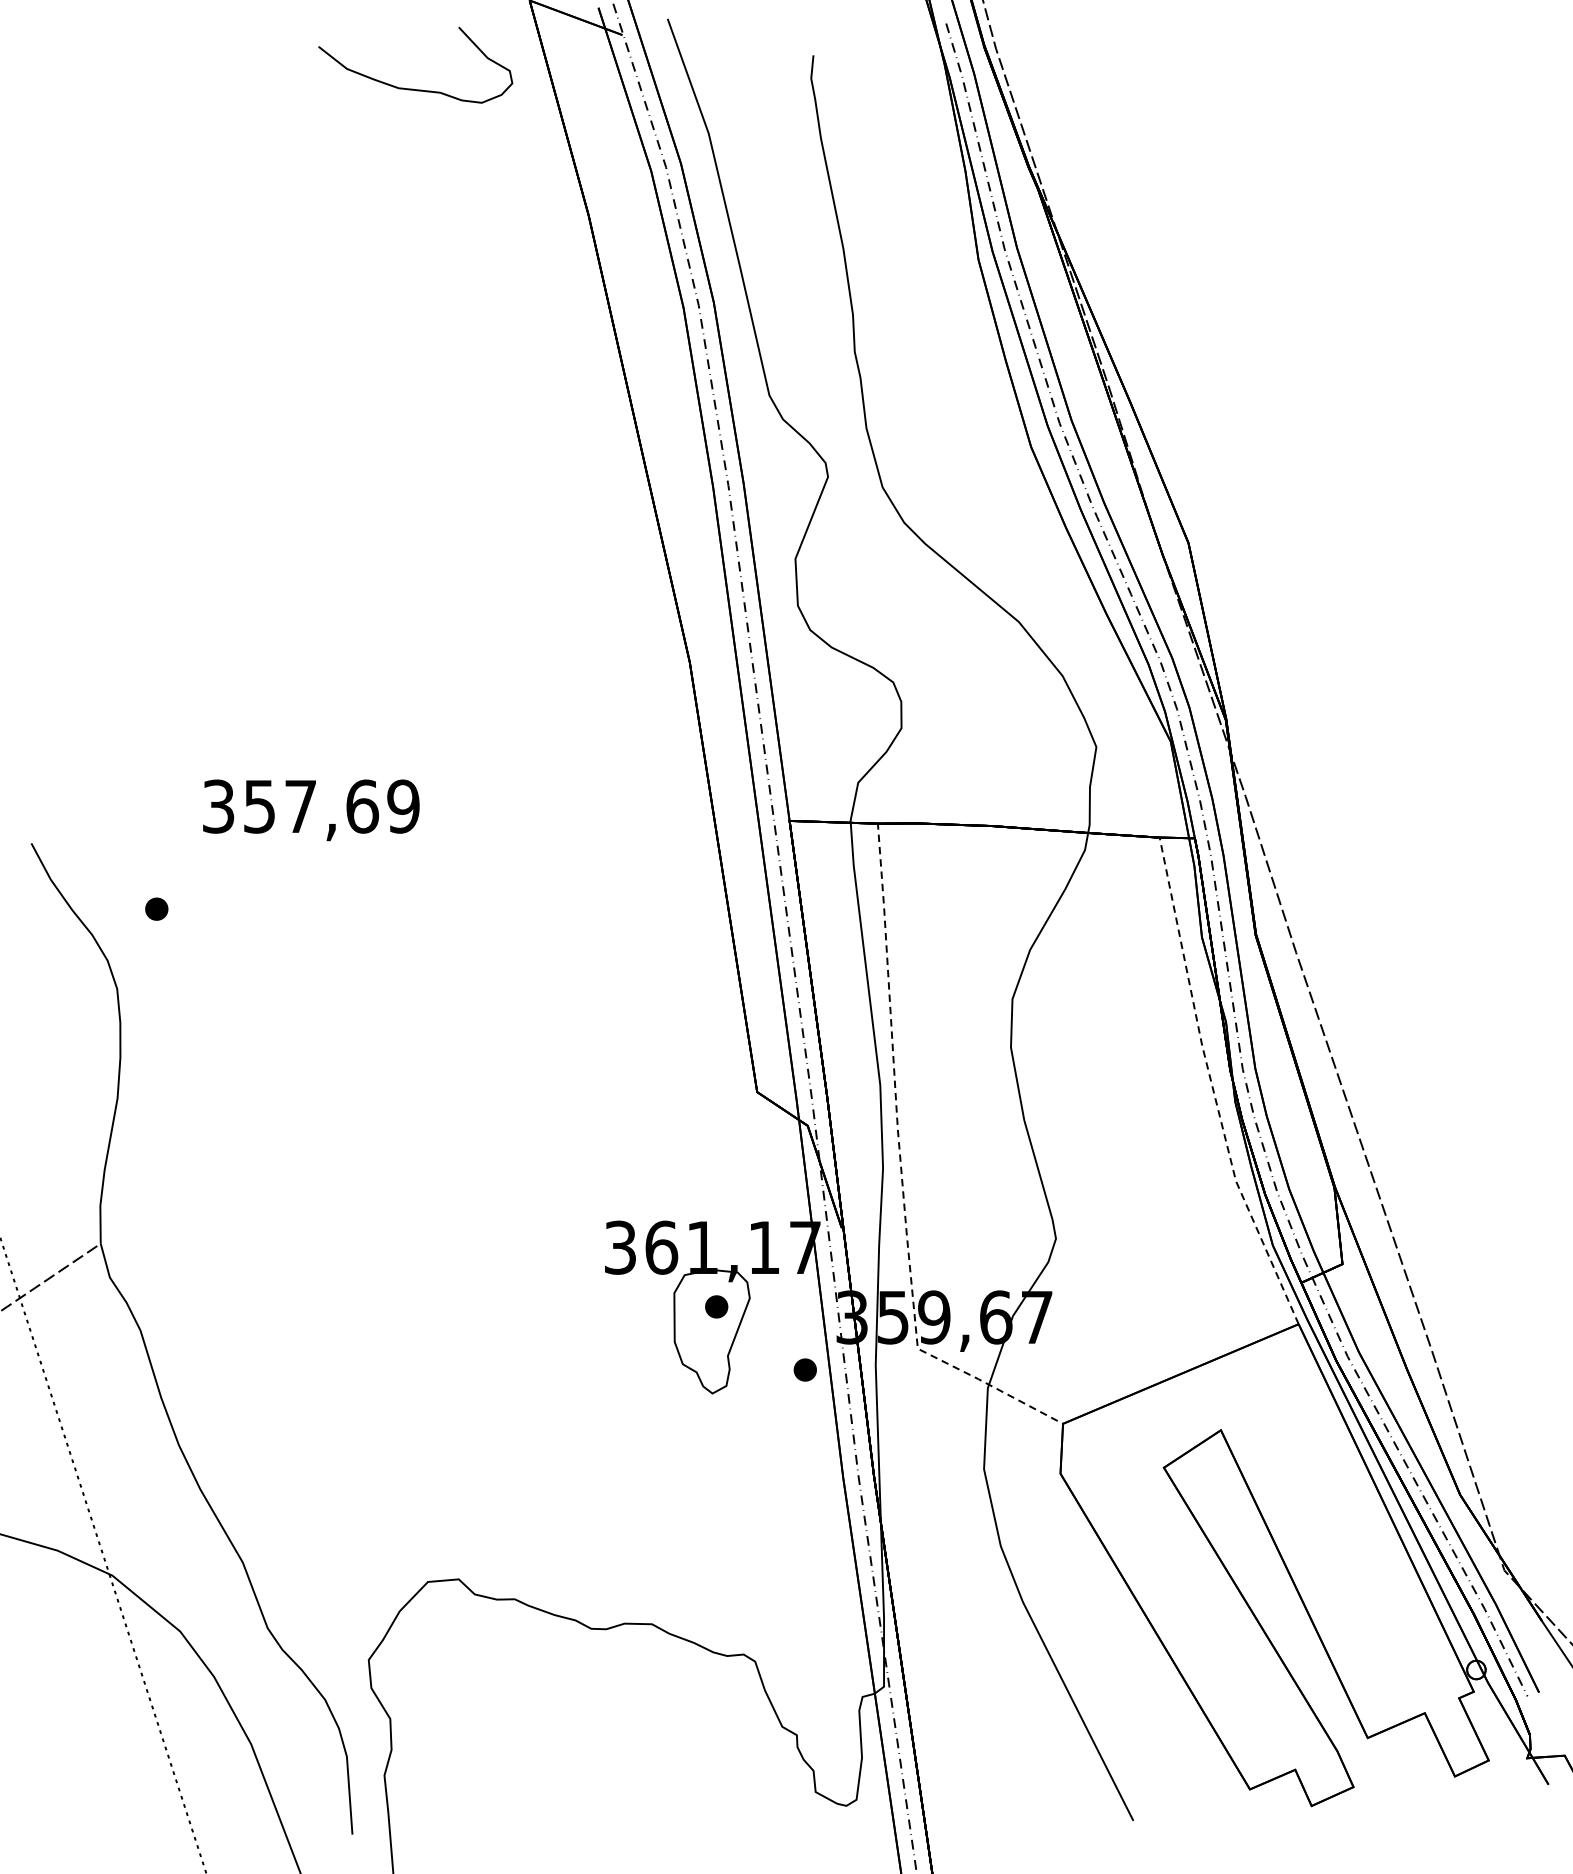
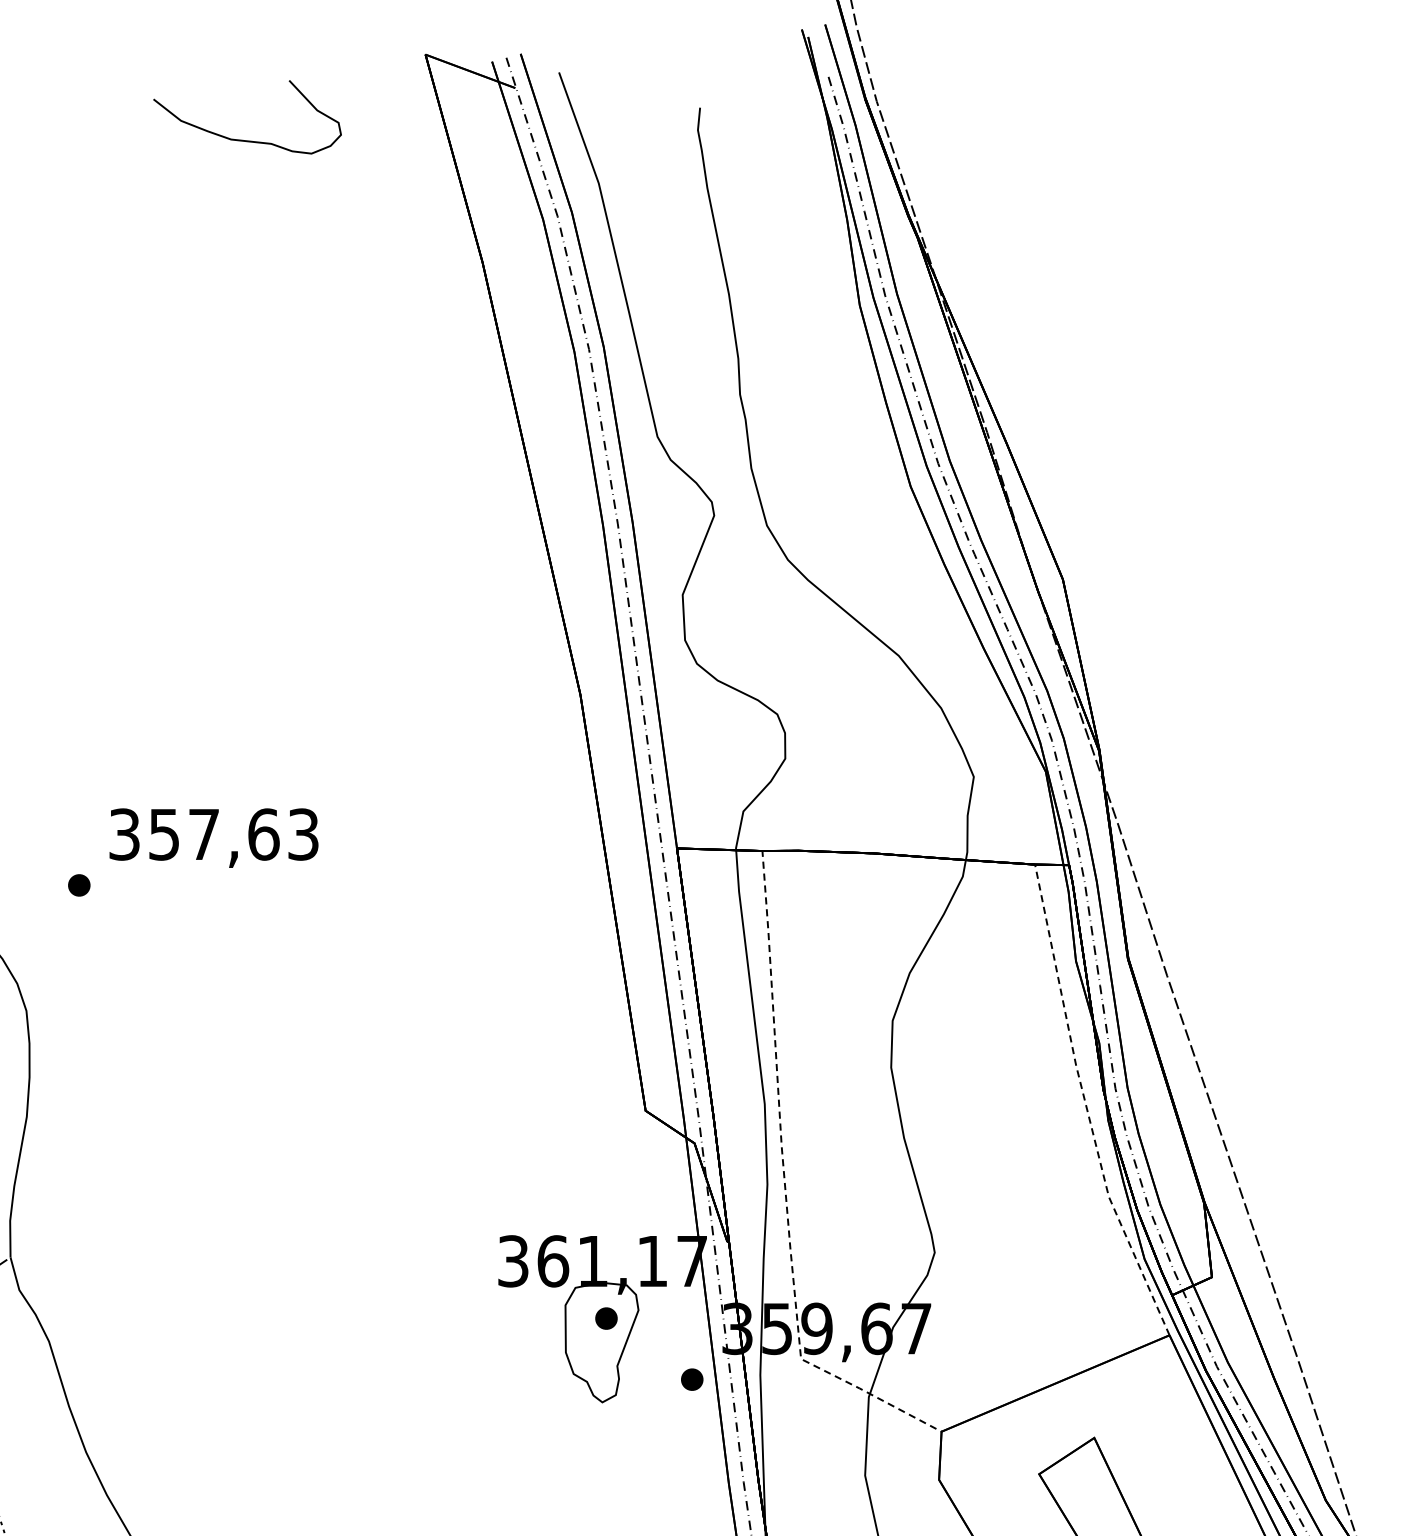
curve: (413, 88) -> (245, 139), moved
text: (403, 806) -> (303, 834), 357,69 -> 357,63
part: (156, 908) -> (79, 884), moved

